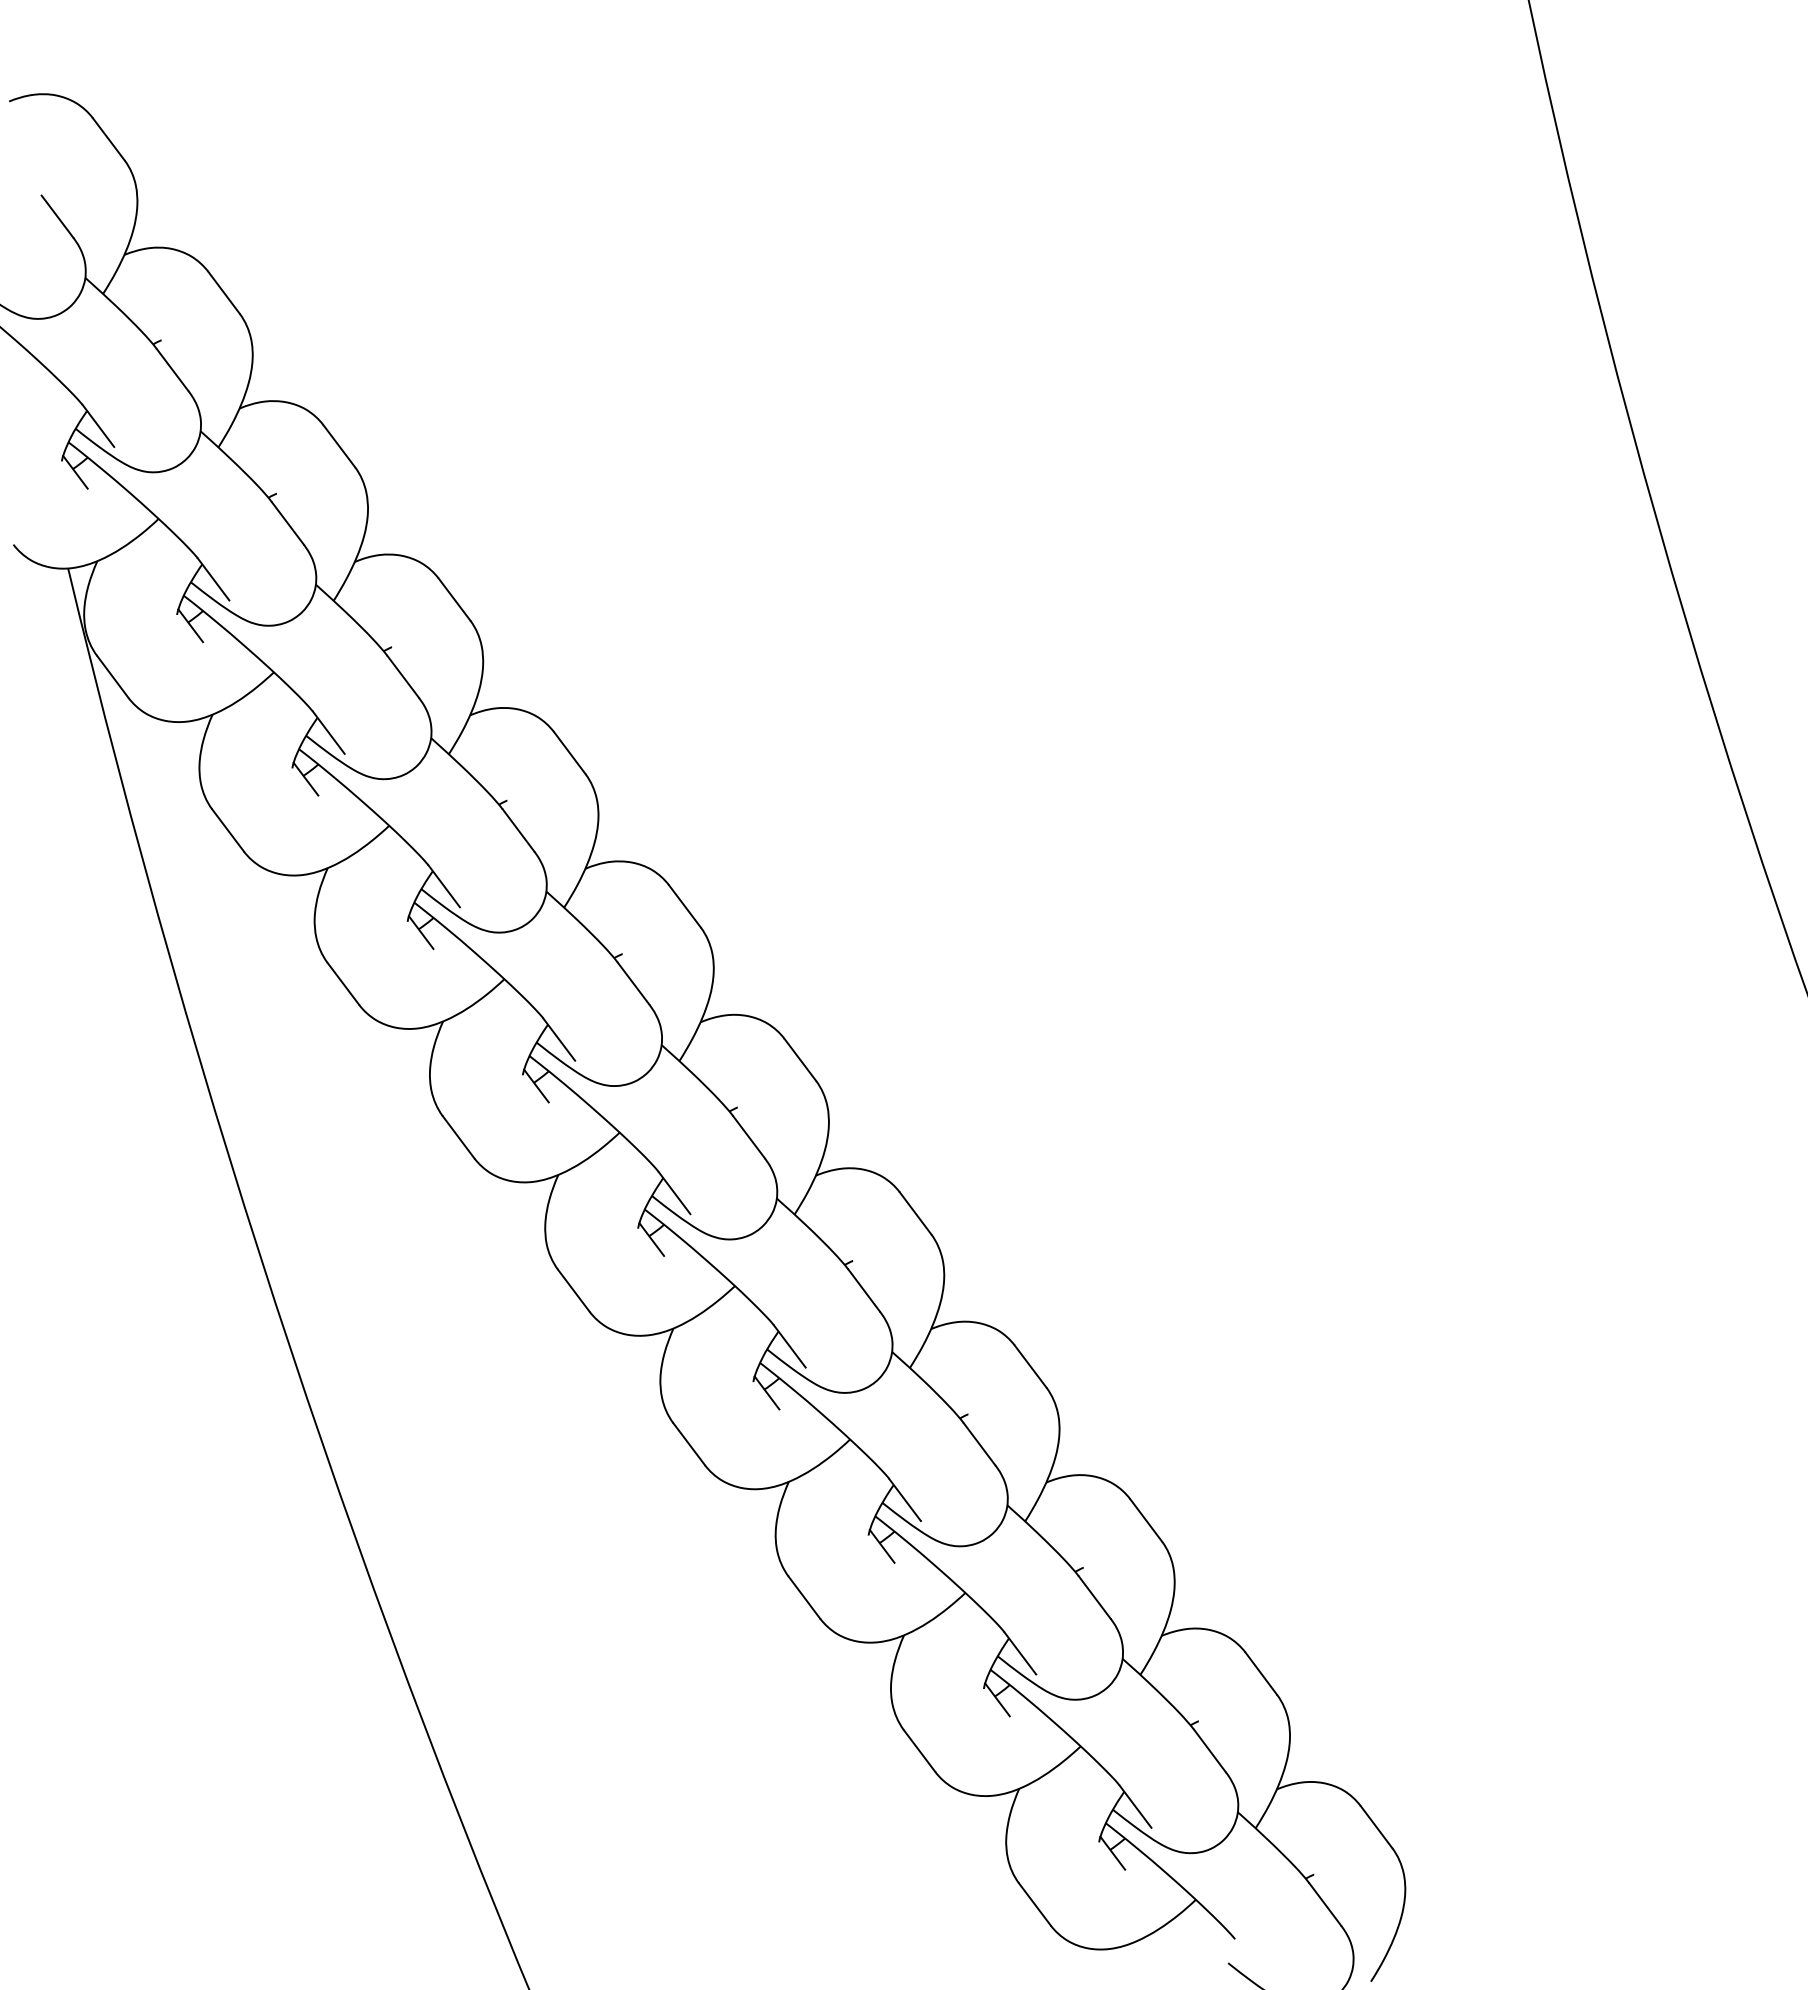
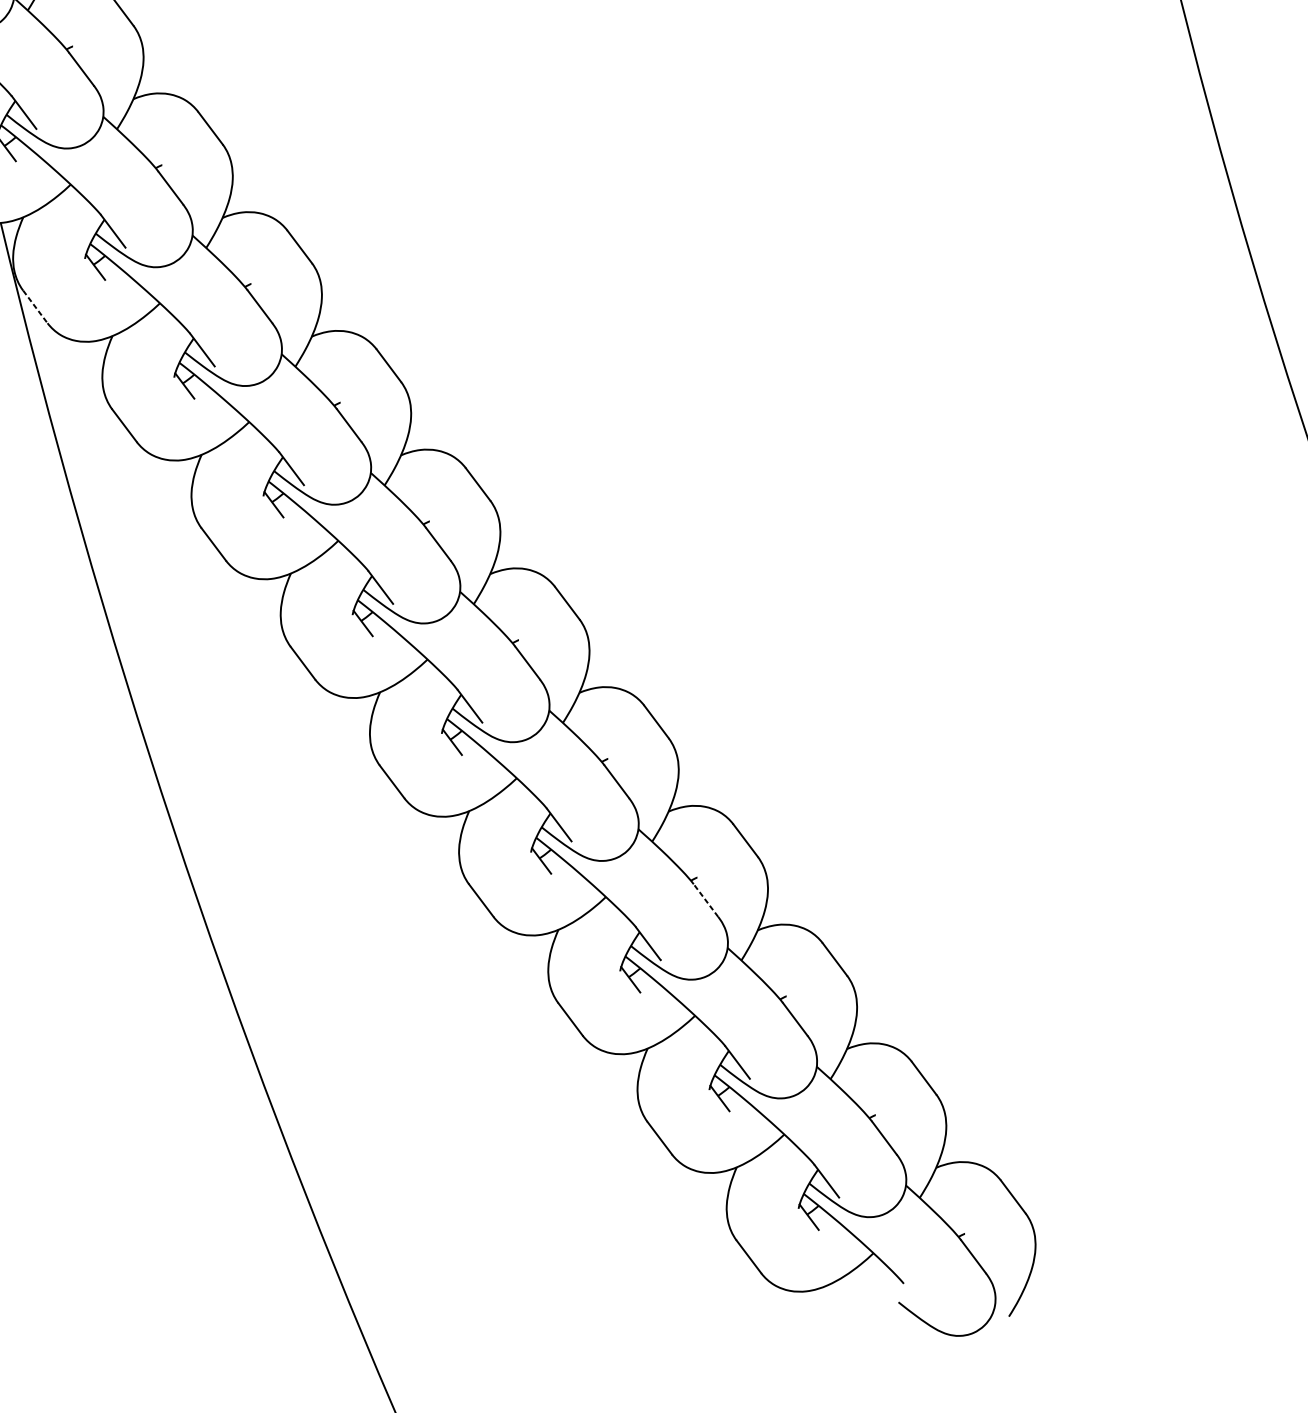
line: (113, 677) -> (35, 307), solid -> dashed
line: (979, 1443) -> (706, 900), solid -> dashed

